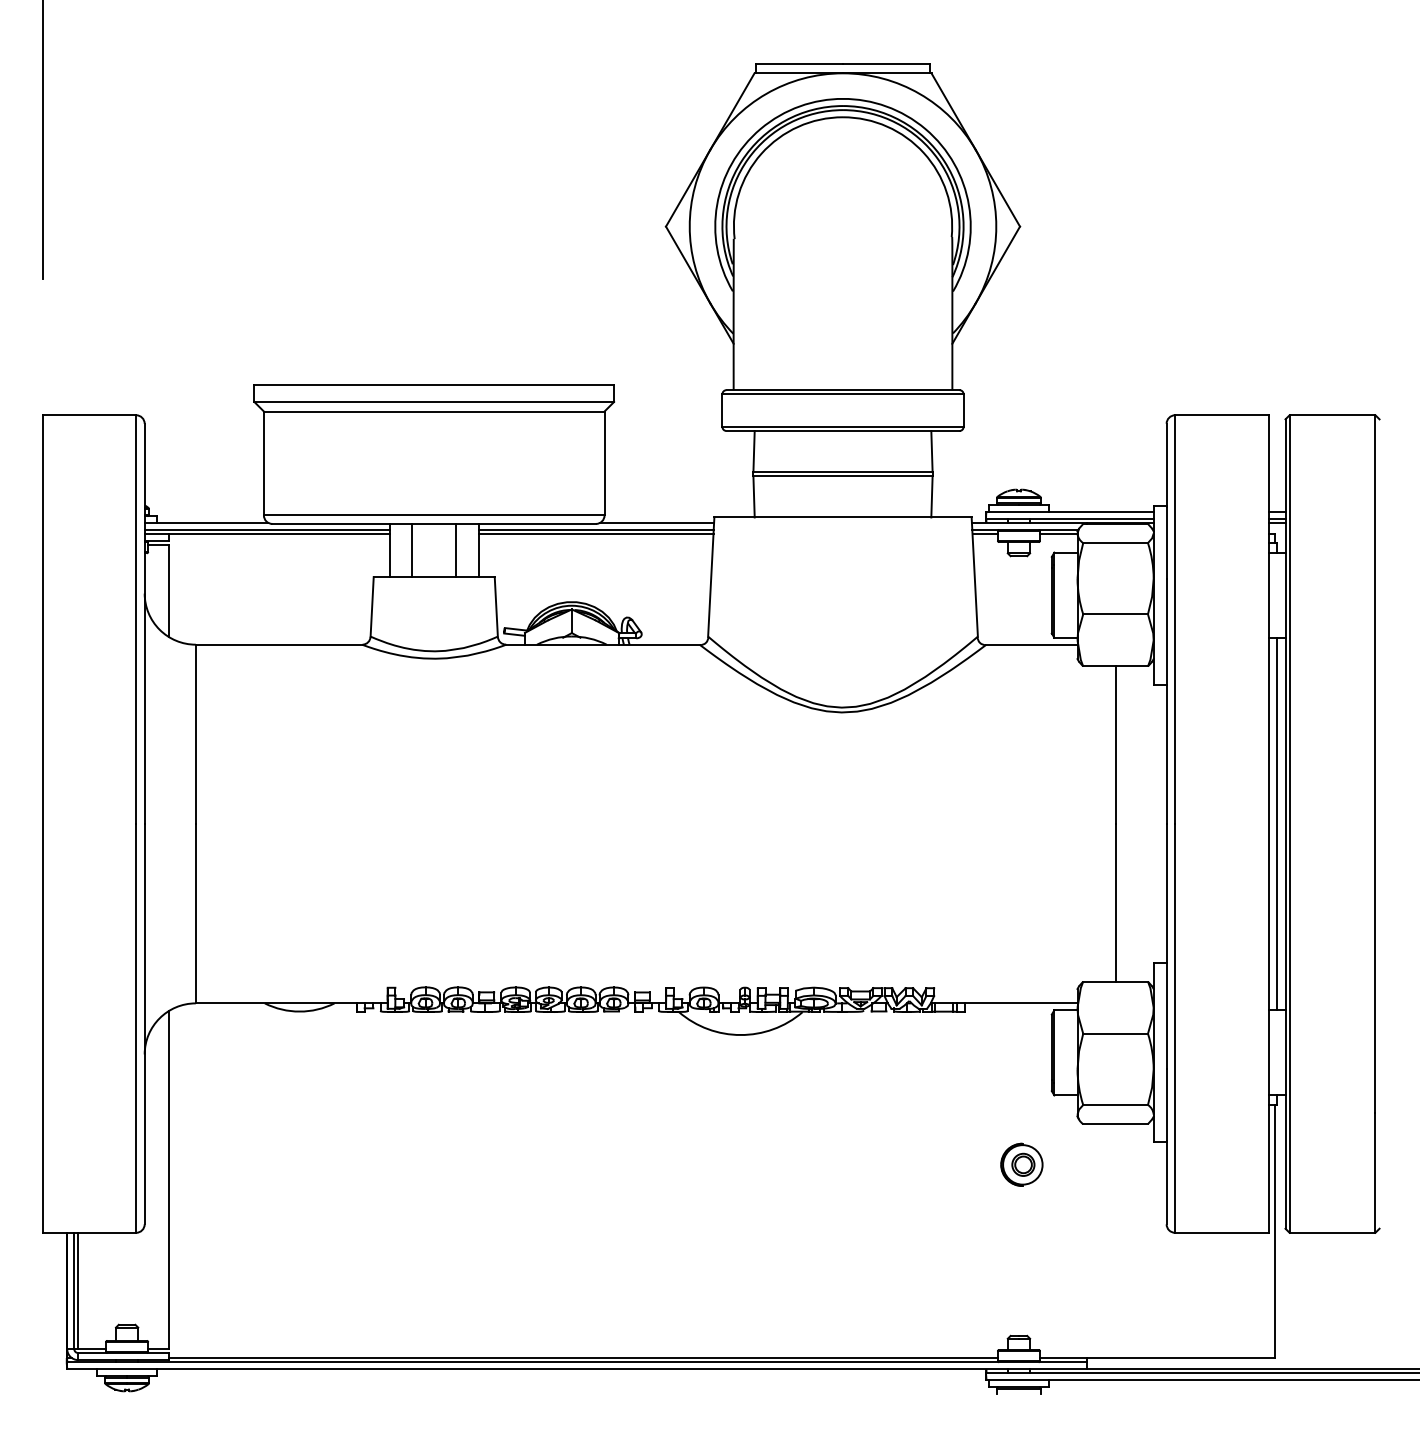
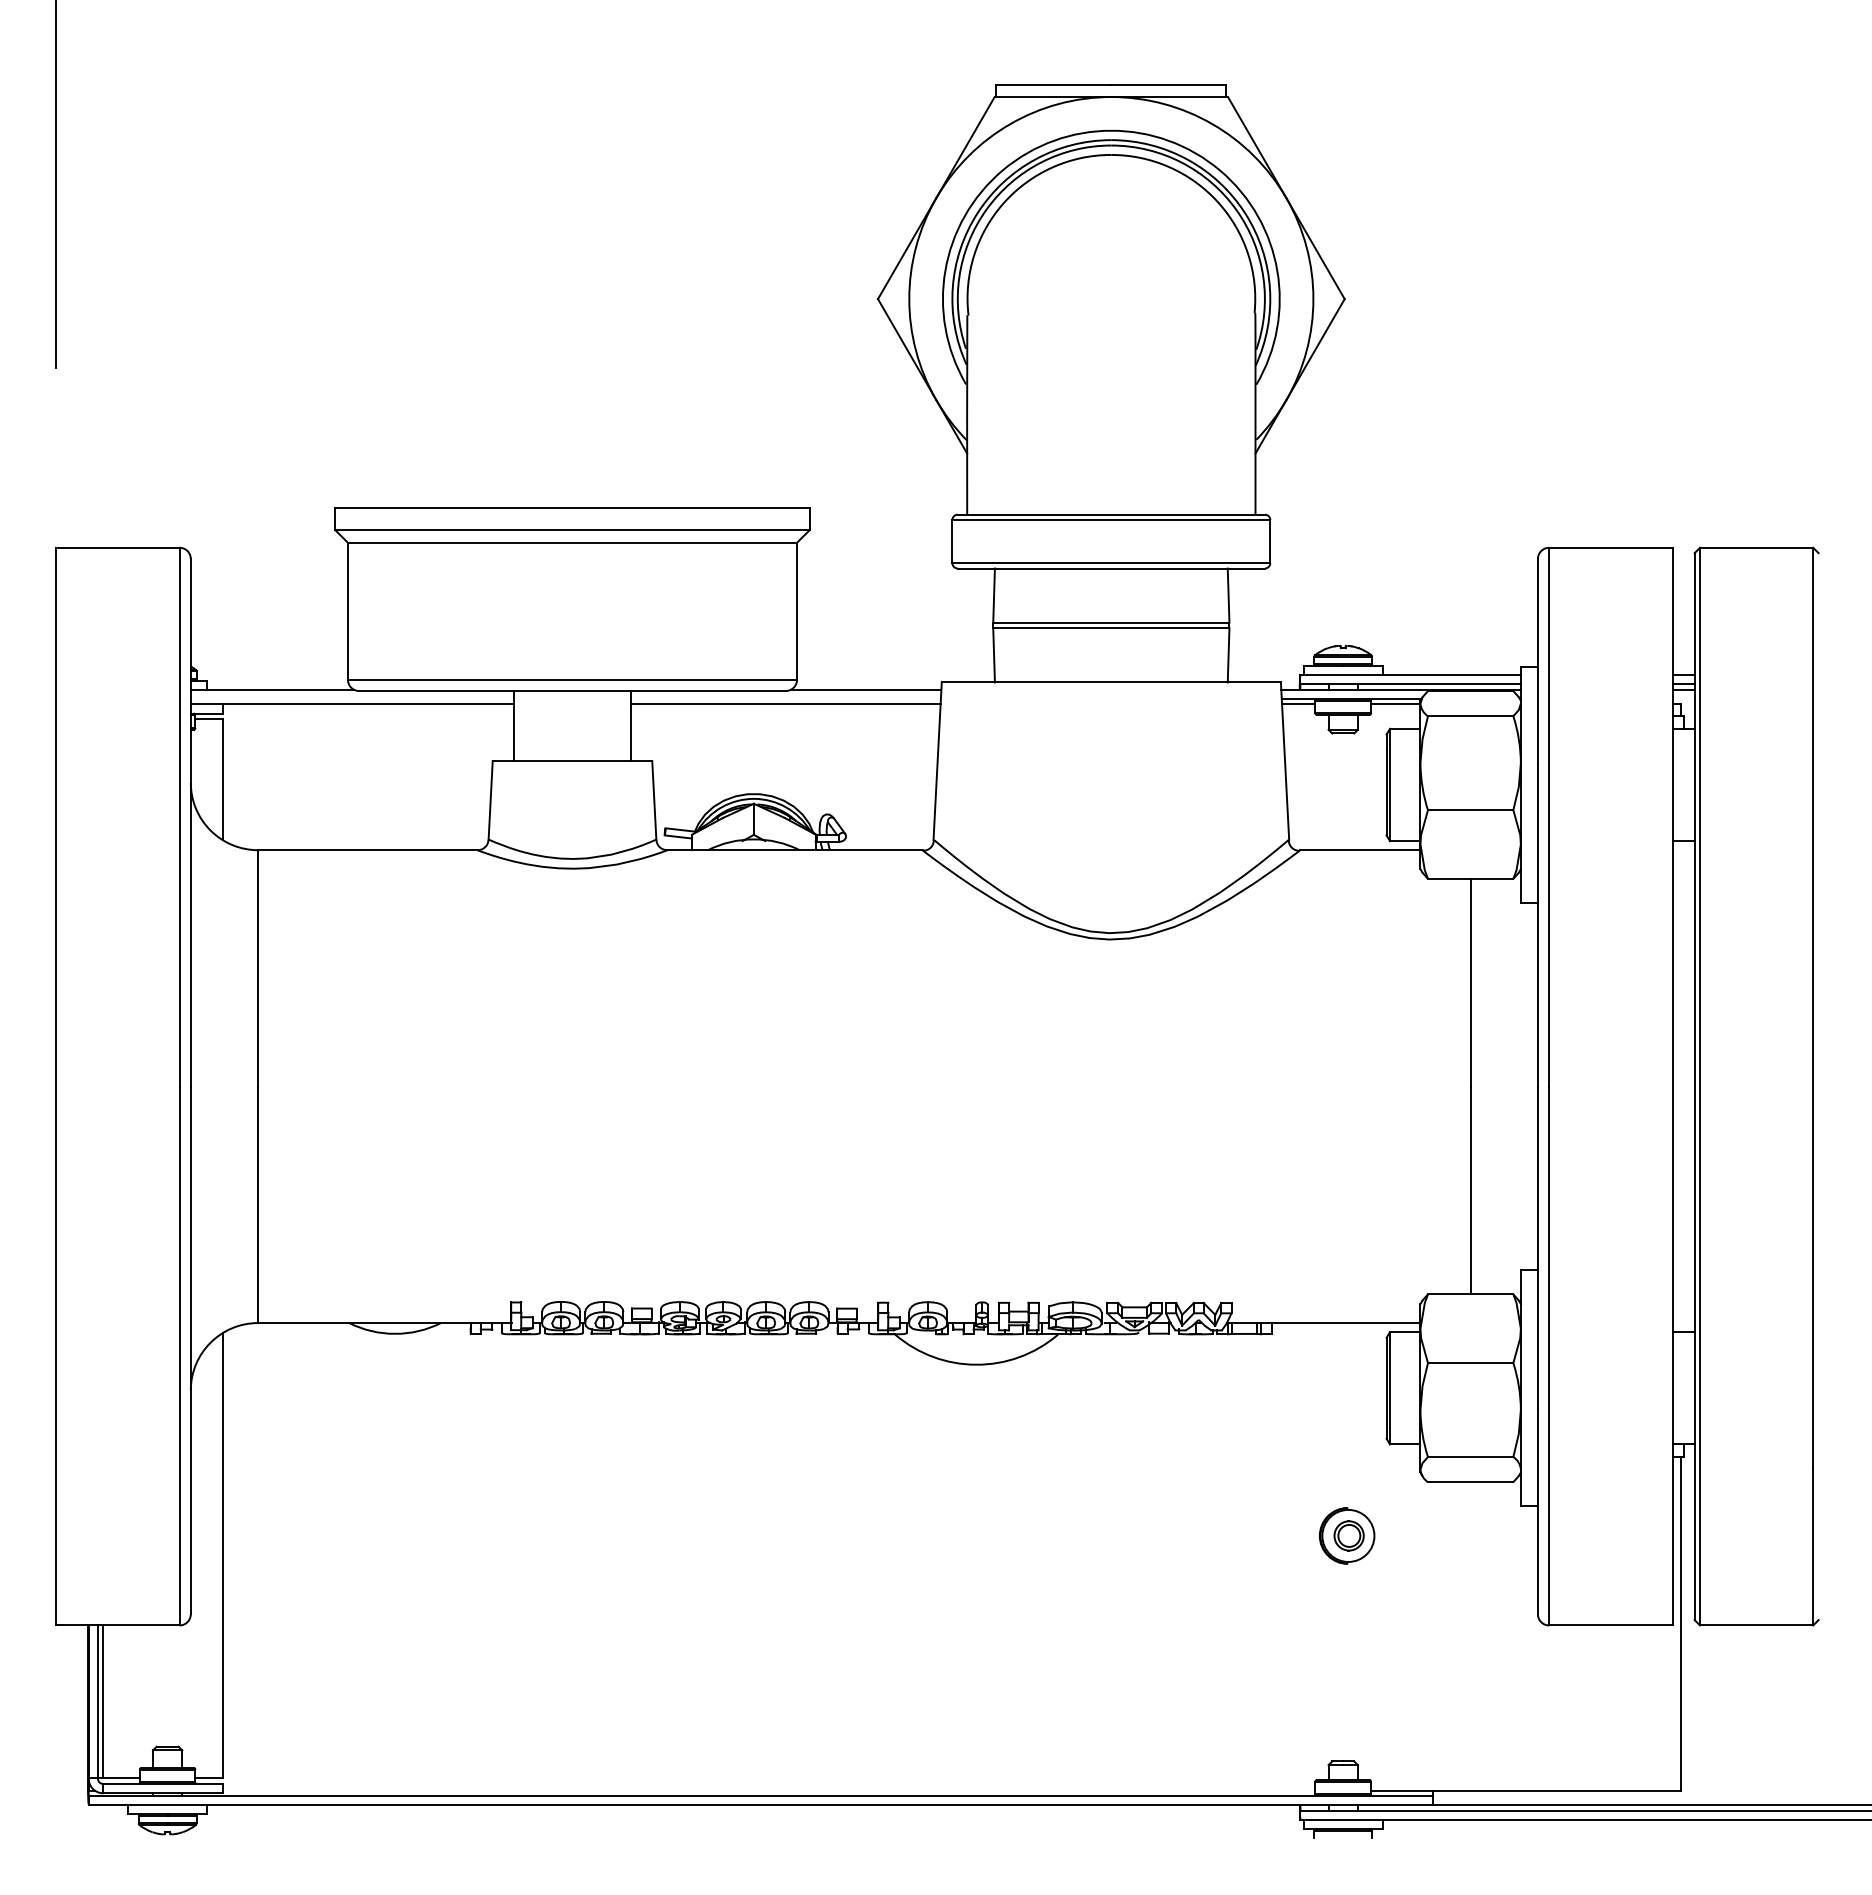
line: (267, 529) -> (352, 698), removed
line: (595, 529) -> (785, 698), removed
line: (412, 550) -> (543, 726), removed
line: (456, 550) -> (601, 726), removed
line: (1277, 823) -> (1683, 1086), removed
line: (583, 1357) -> (769, 1790), removed

